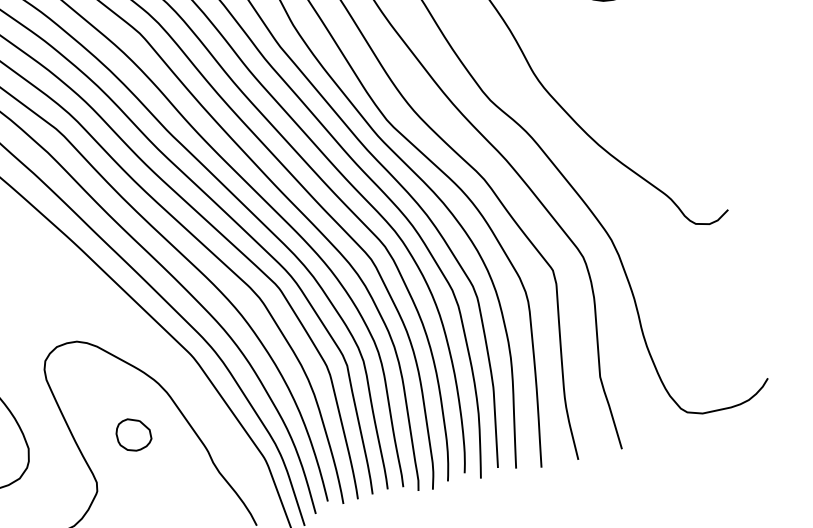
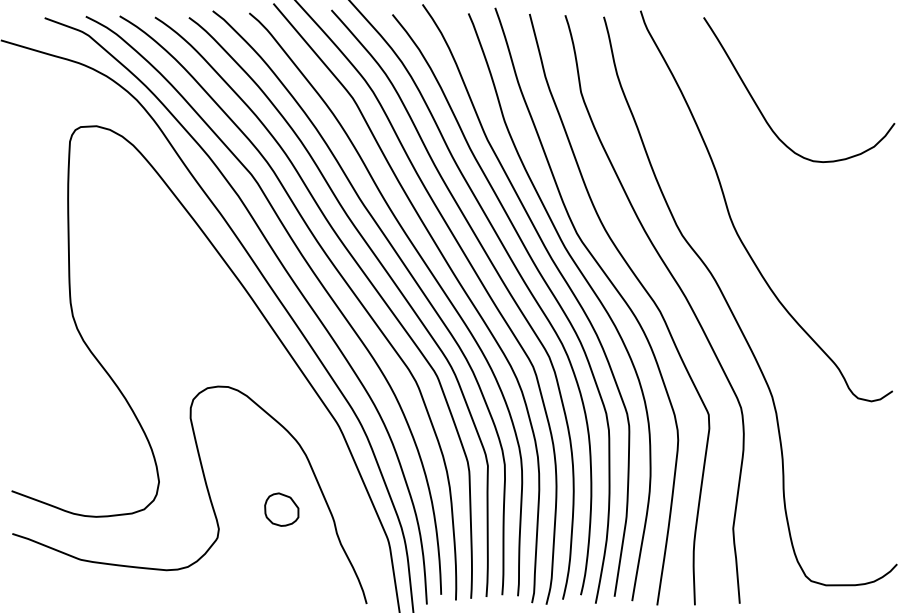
part: (133, 434) -> (281, 509), moved

